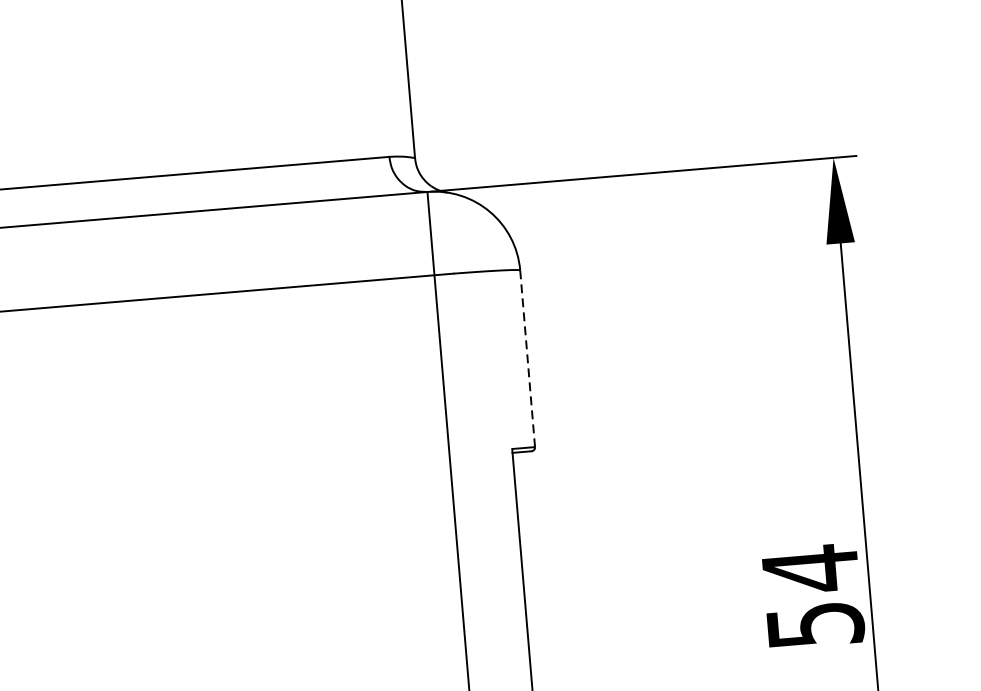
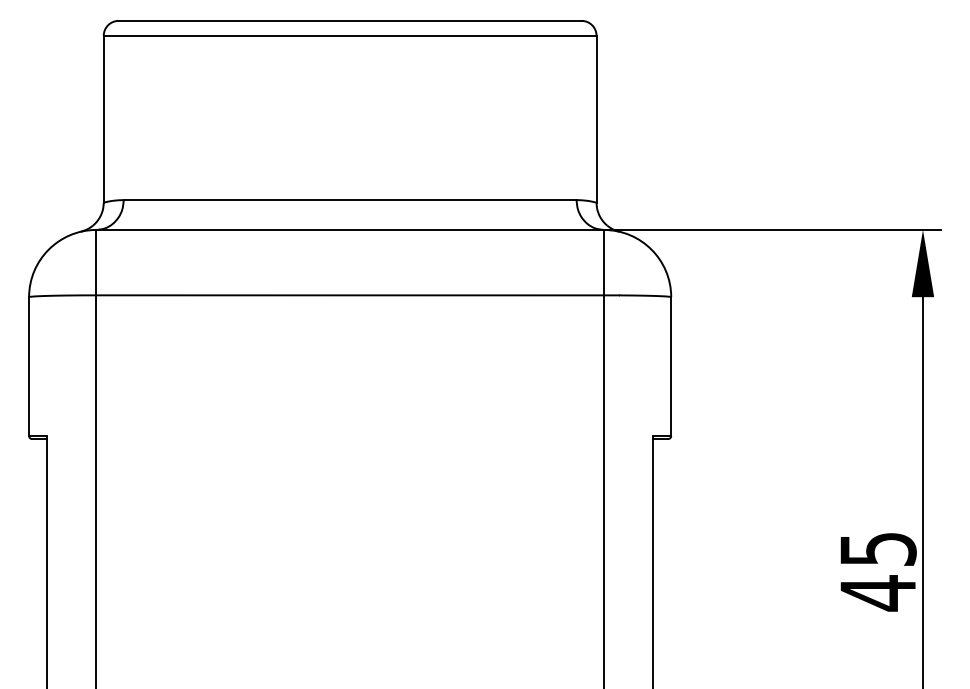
line: (528, 359) -> (671, 367), dashed -> solid
text: (813, 597) -> (878, 571), 54 -> 45

